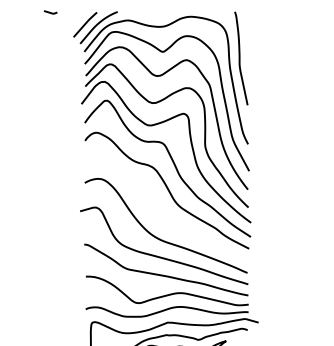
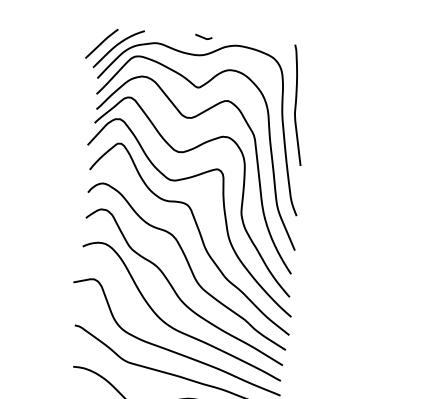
line: (50, 12) -> (203, 37), moved
curve: (159, 209) -> (175, 289), added

